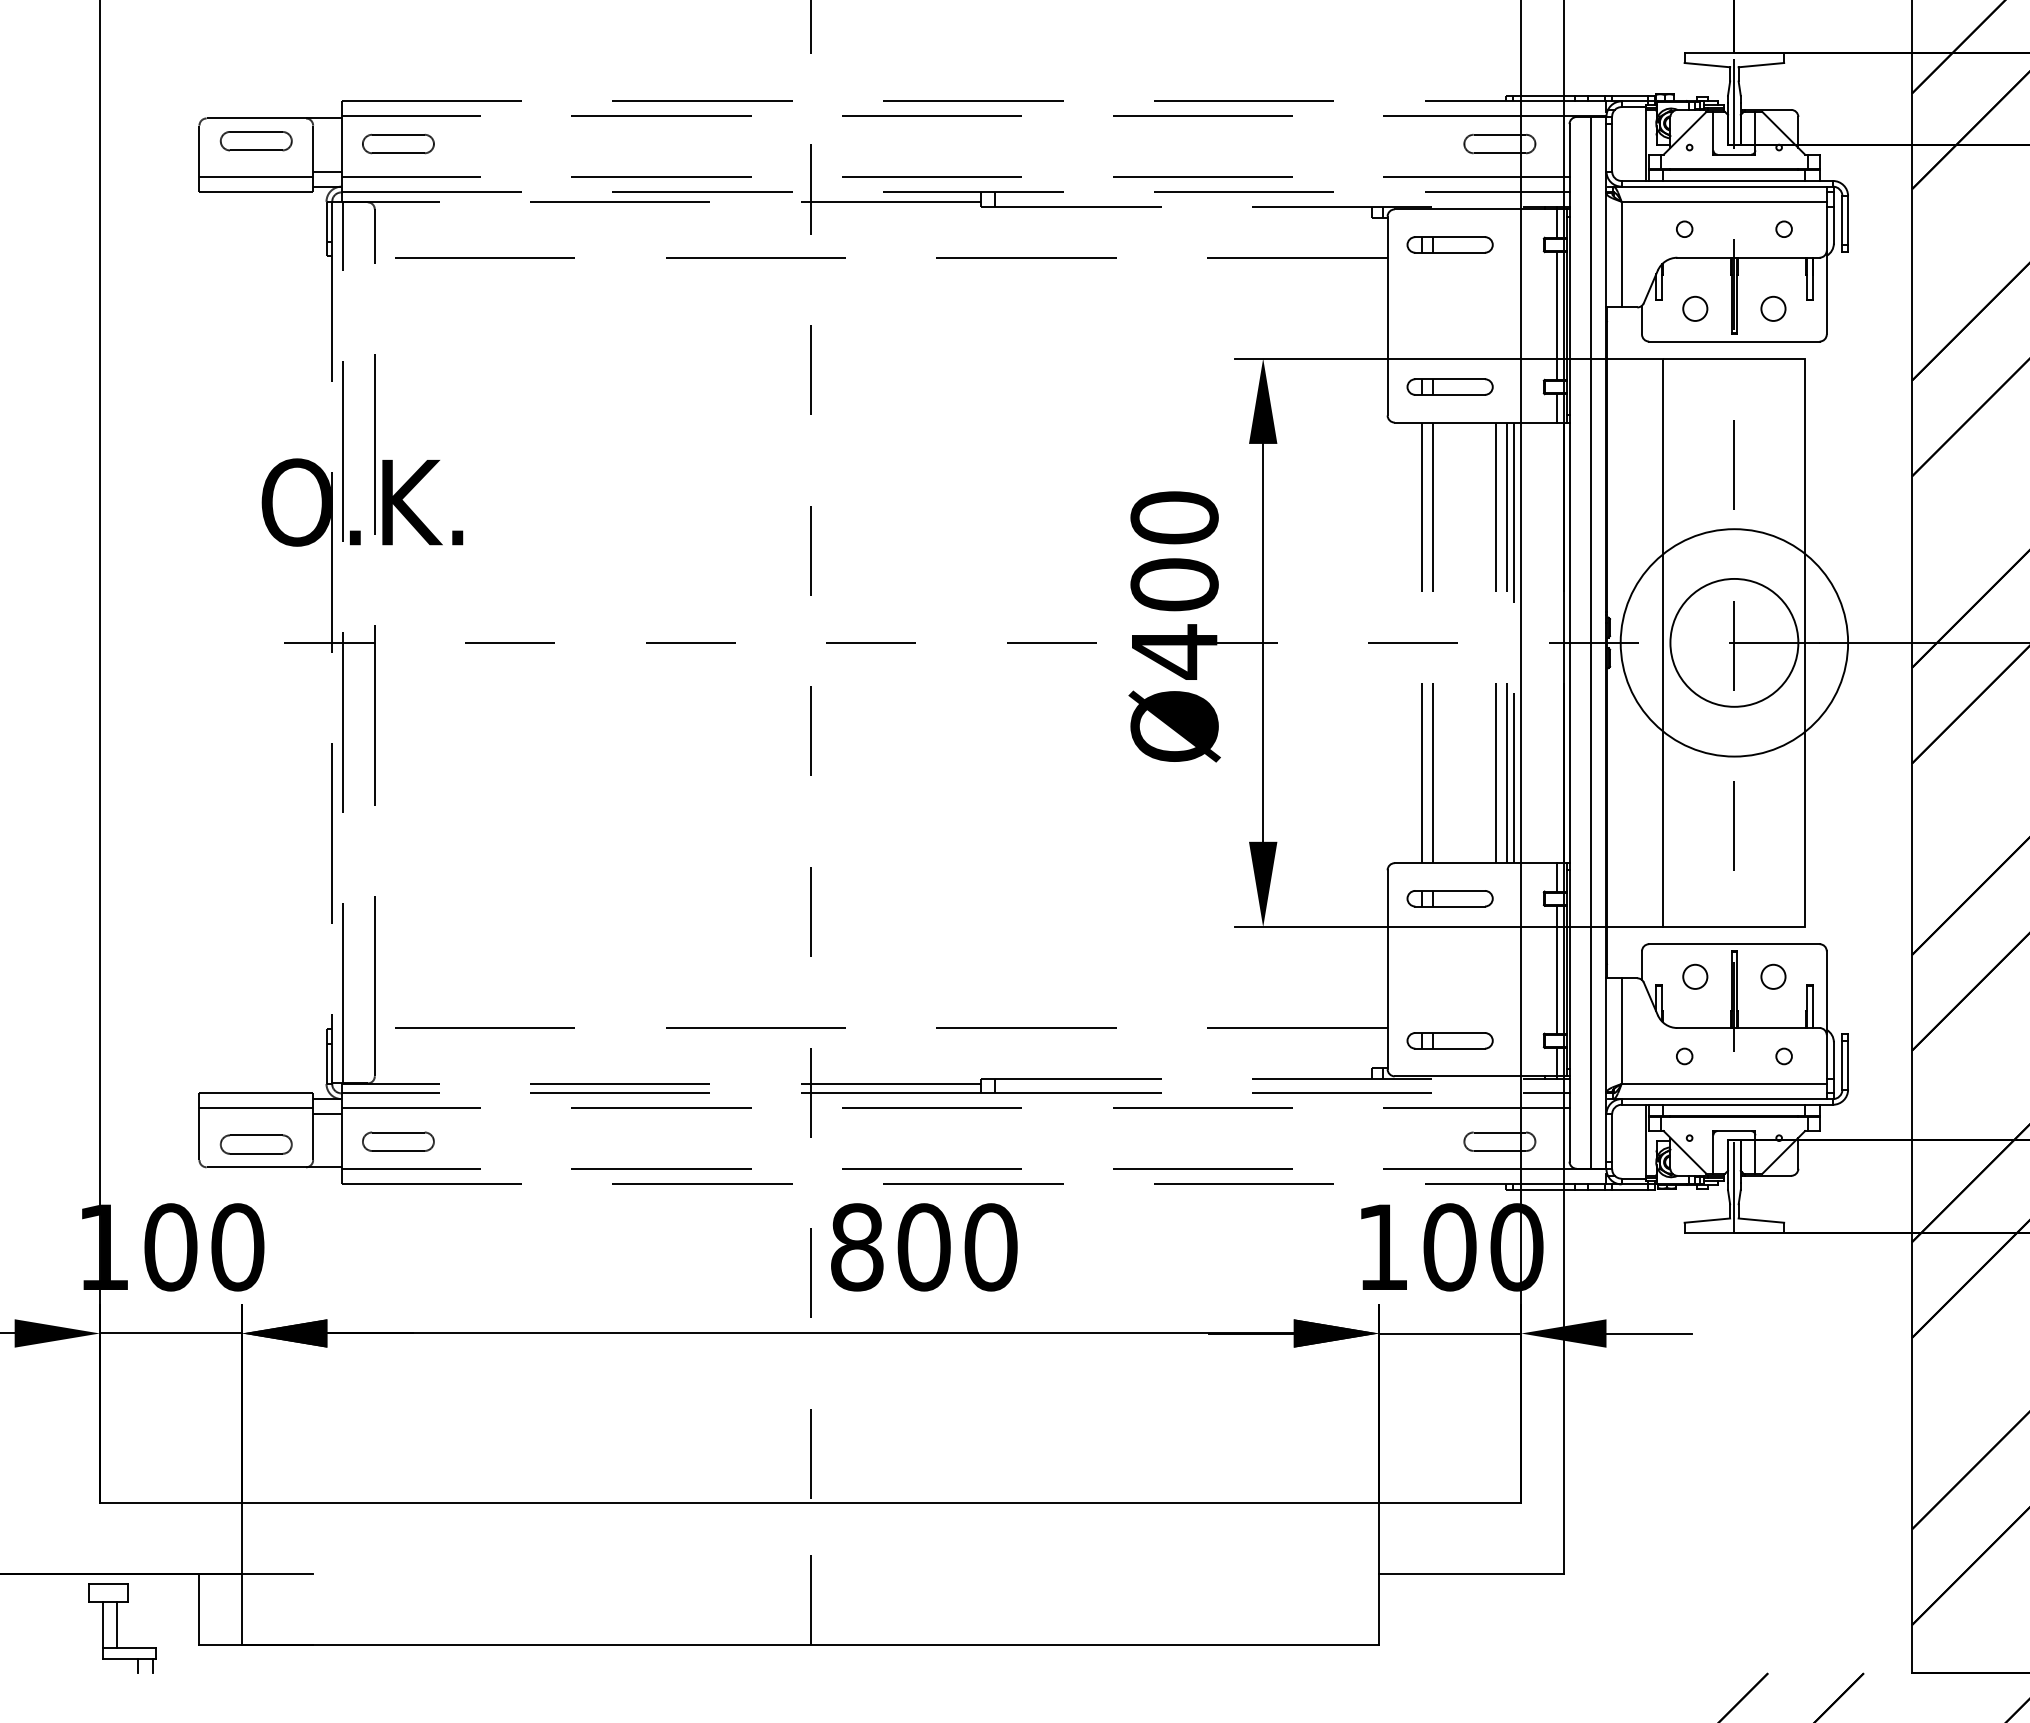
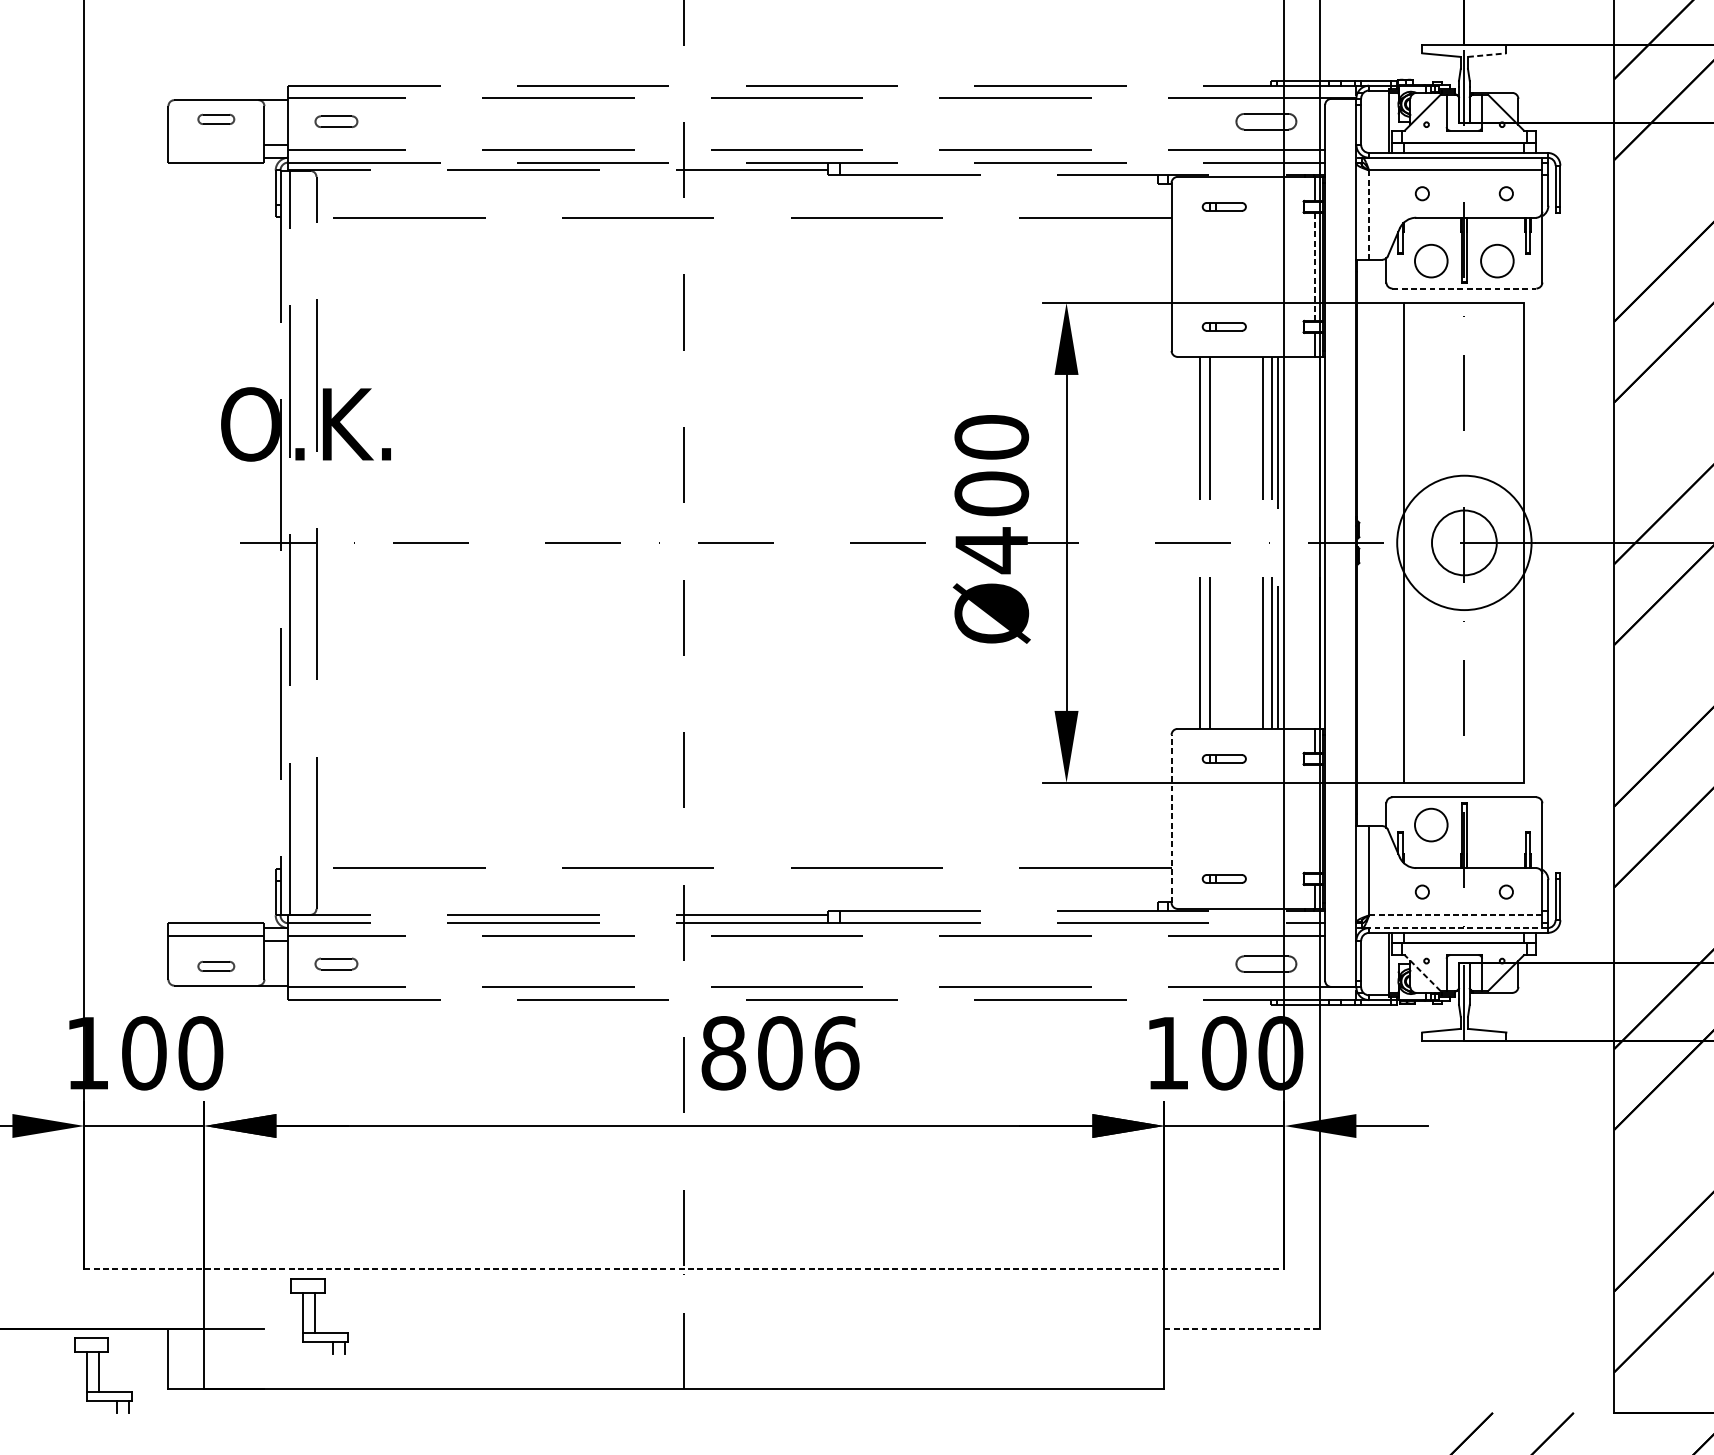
line: (1761, 65) -> (1487, 55), solid -> dashed
part: (255, 141) -> (215, 119), size x0.6
part: (398, 143) -> (336, 121), size x0.7
line: (256, 177) -> (216, 149), removed
part: (1449, 244) -> (1223, 206), size x0.6
line: (1621, 254) -> (1369, 215), solid -> dashed
circle: (1695, 308) -> (1431, 260), size x1.6
circle: (1773, 308) -> (1497, 260), size x1.6
line: (1557, 316) -> (1315, 267), solid -> dashed
line: (1734, 341) -> (1464, 288), solid -> dashed
part: (1449, 386) -> (1223, 326), size x0.6
line: (1591, 642) -> (1343, 542), removed
circle: (1734, 642) -> (1464, 542), size x0.6
circle: (1734, 642) -> (1464, 542), size x0.7
part: (1449, 898) -> (1223, 758), size x0.6
line: (1387, 969) -> (1171, 818), solid -> dashed
line: (1557, 969) -> (1315, 818), removed
circle: (1695, 976) -> (1431, 824), size x1.6
circle: (1773, 976) -> (1497, 824), removed
part: (1449, 1040) -> (1223, 878), size x0.6
line: (1724, 1084) -> (1456, 915), solid -> dashed
line: (1727, 1099) -> (1458, 928), solid -> dashed
part: (398, 1141) -> (336, 963), size x0.7
part: (255, 1144) -> (215, 966), size x0.6
line: (1684, 1152) -> (1422, 973), solid -> dashed
text: (991, 1247) -> (837, 1053), 800 -> 806
line: (810, 1502) -> (684, 1268), solid -> dashed
part: (378, 1558) -> (319, 1315), added
line: (1471, 1573) -> (1242, 1328), solid -> dashed

